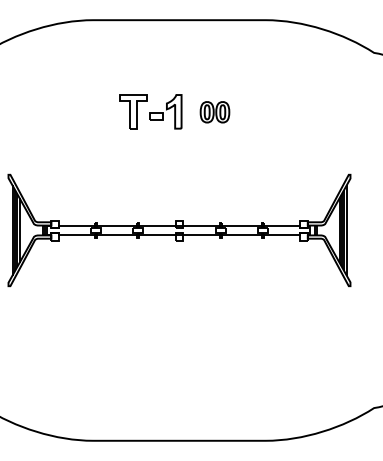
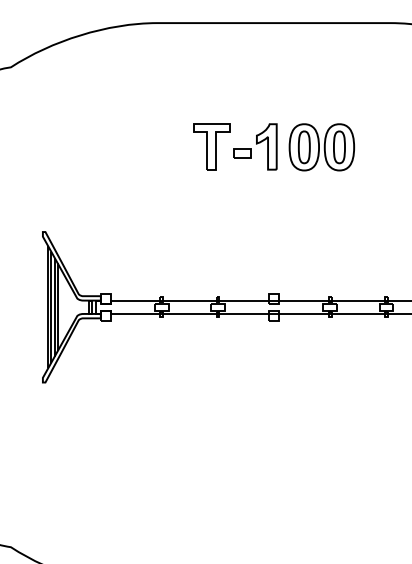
part: (214, 112) -> (321, 147), size x1.67

